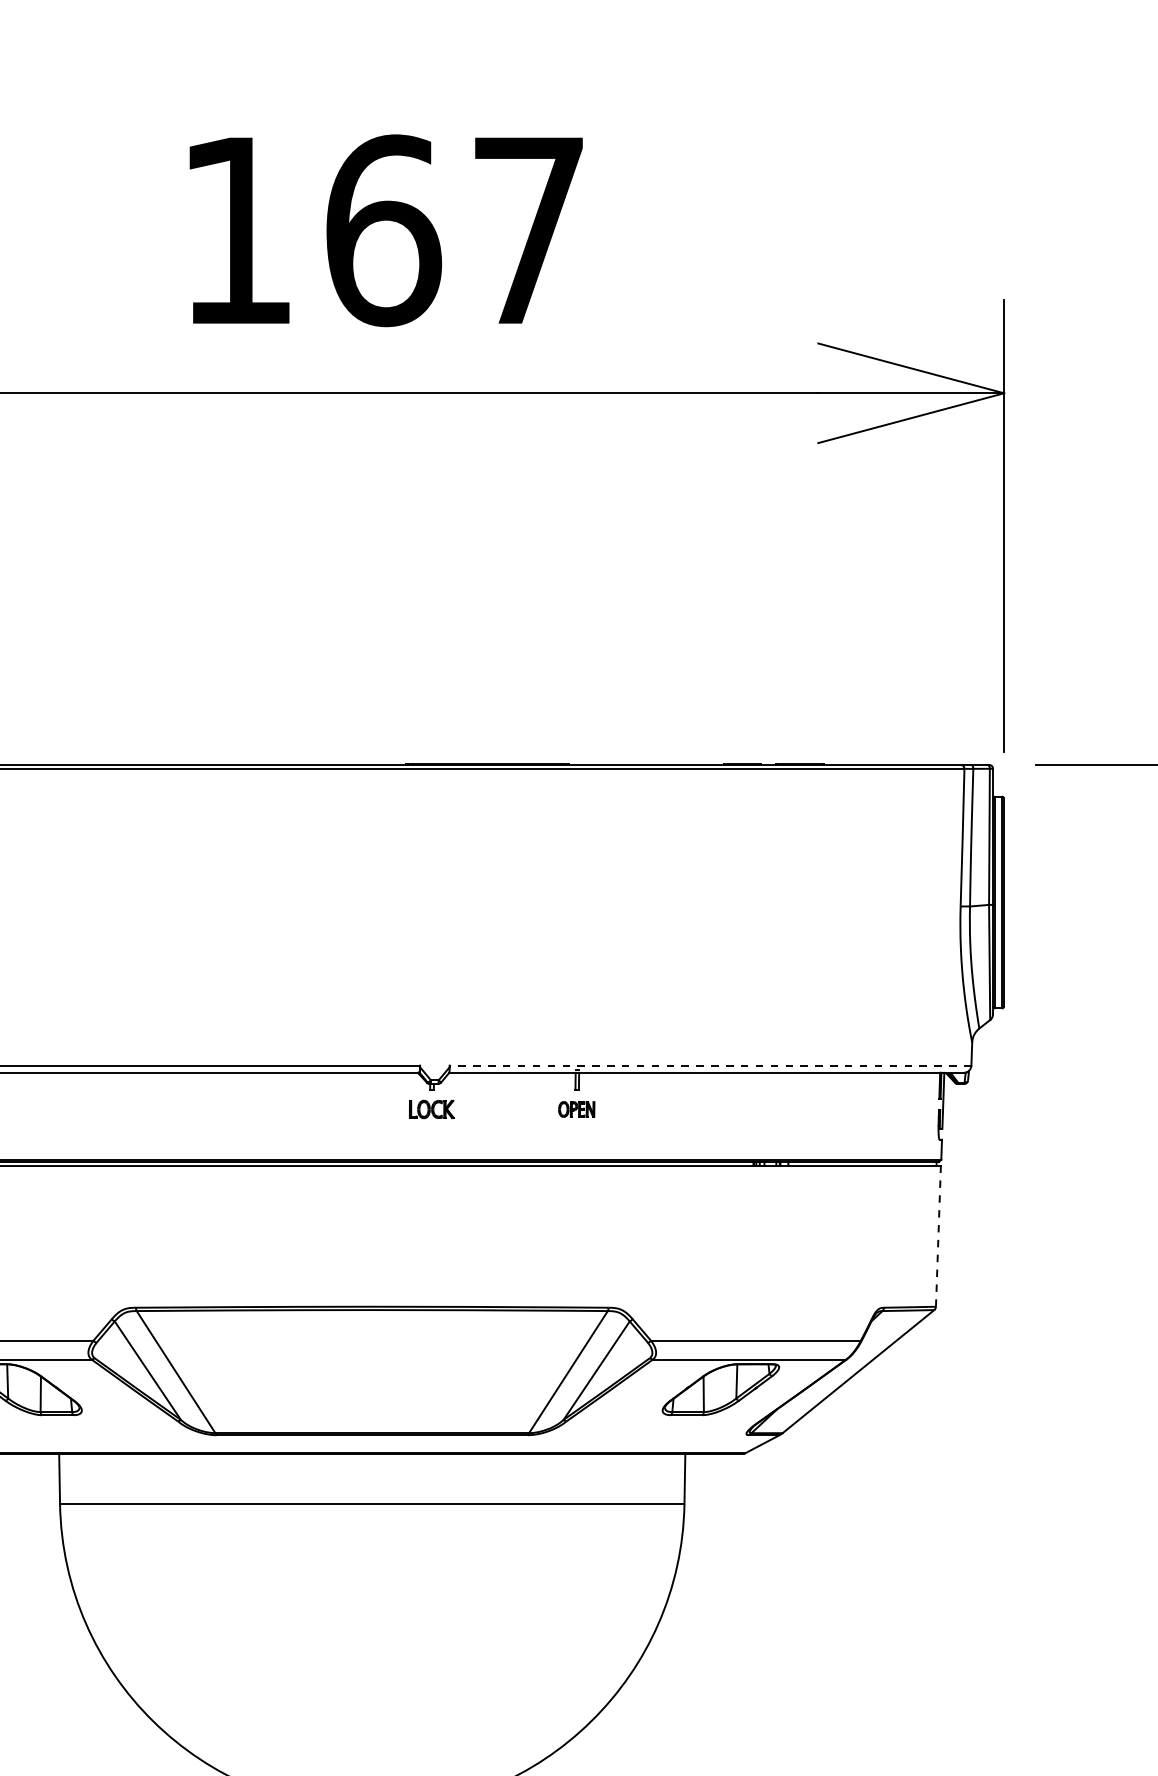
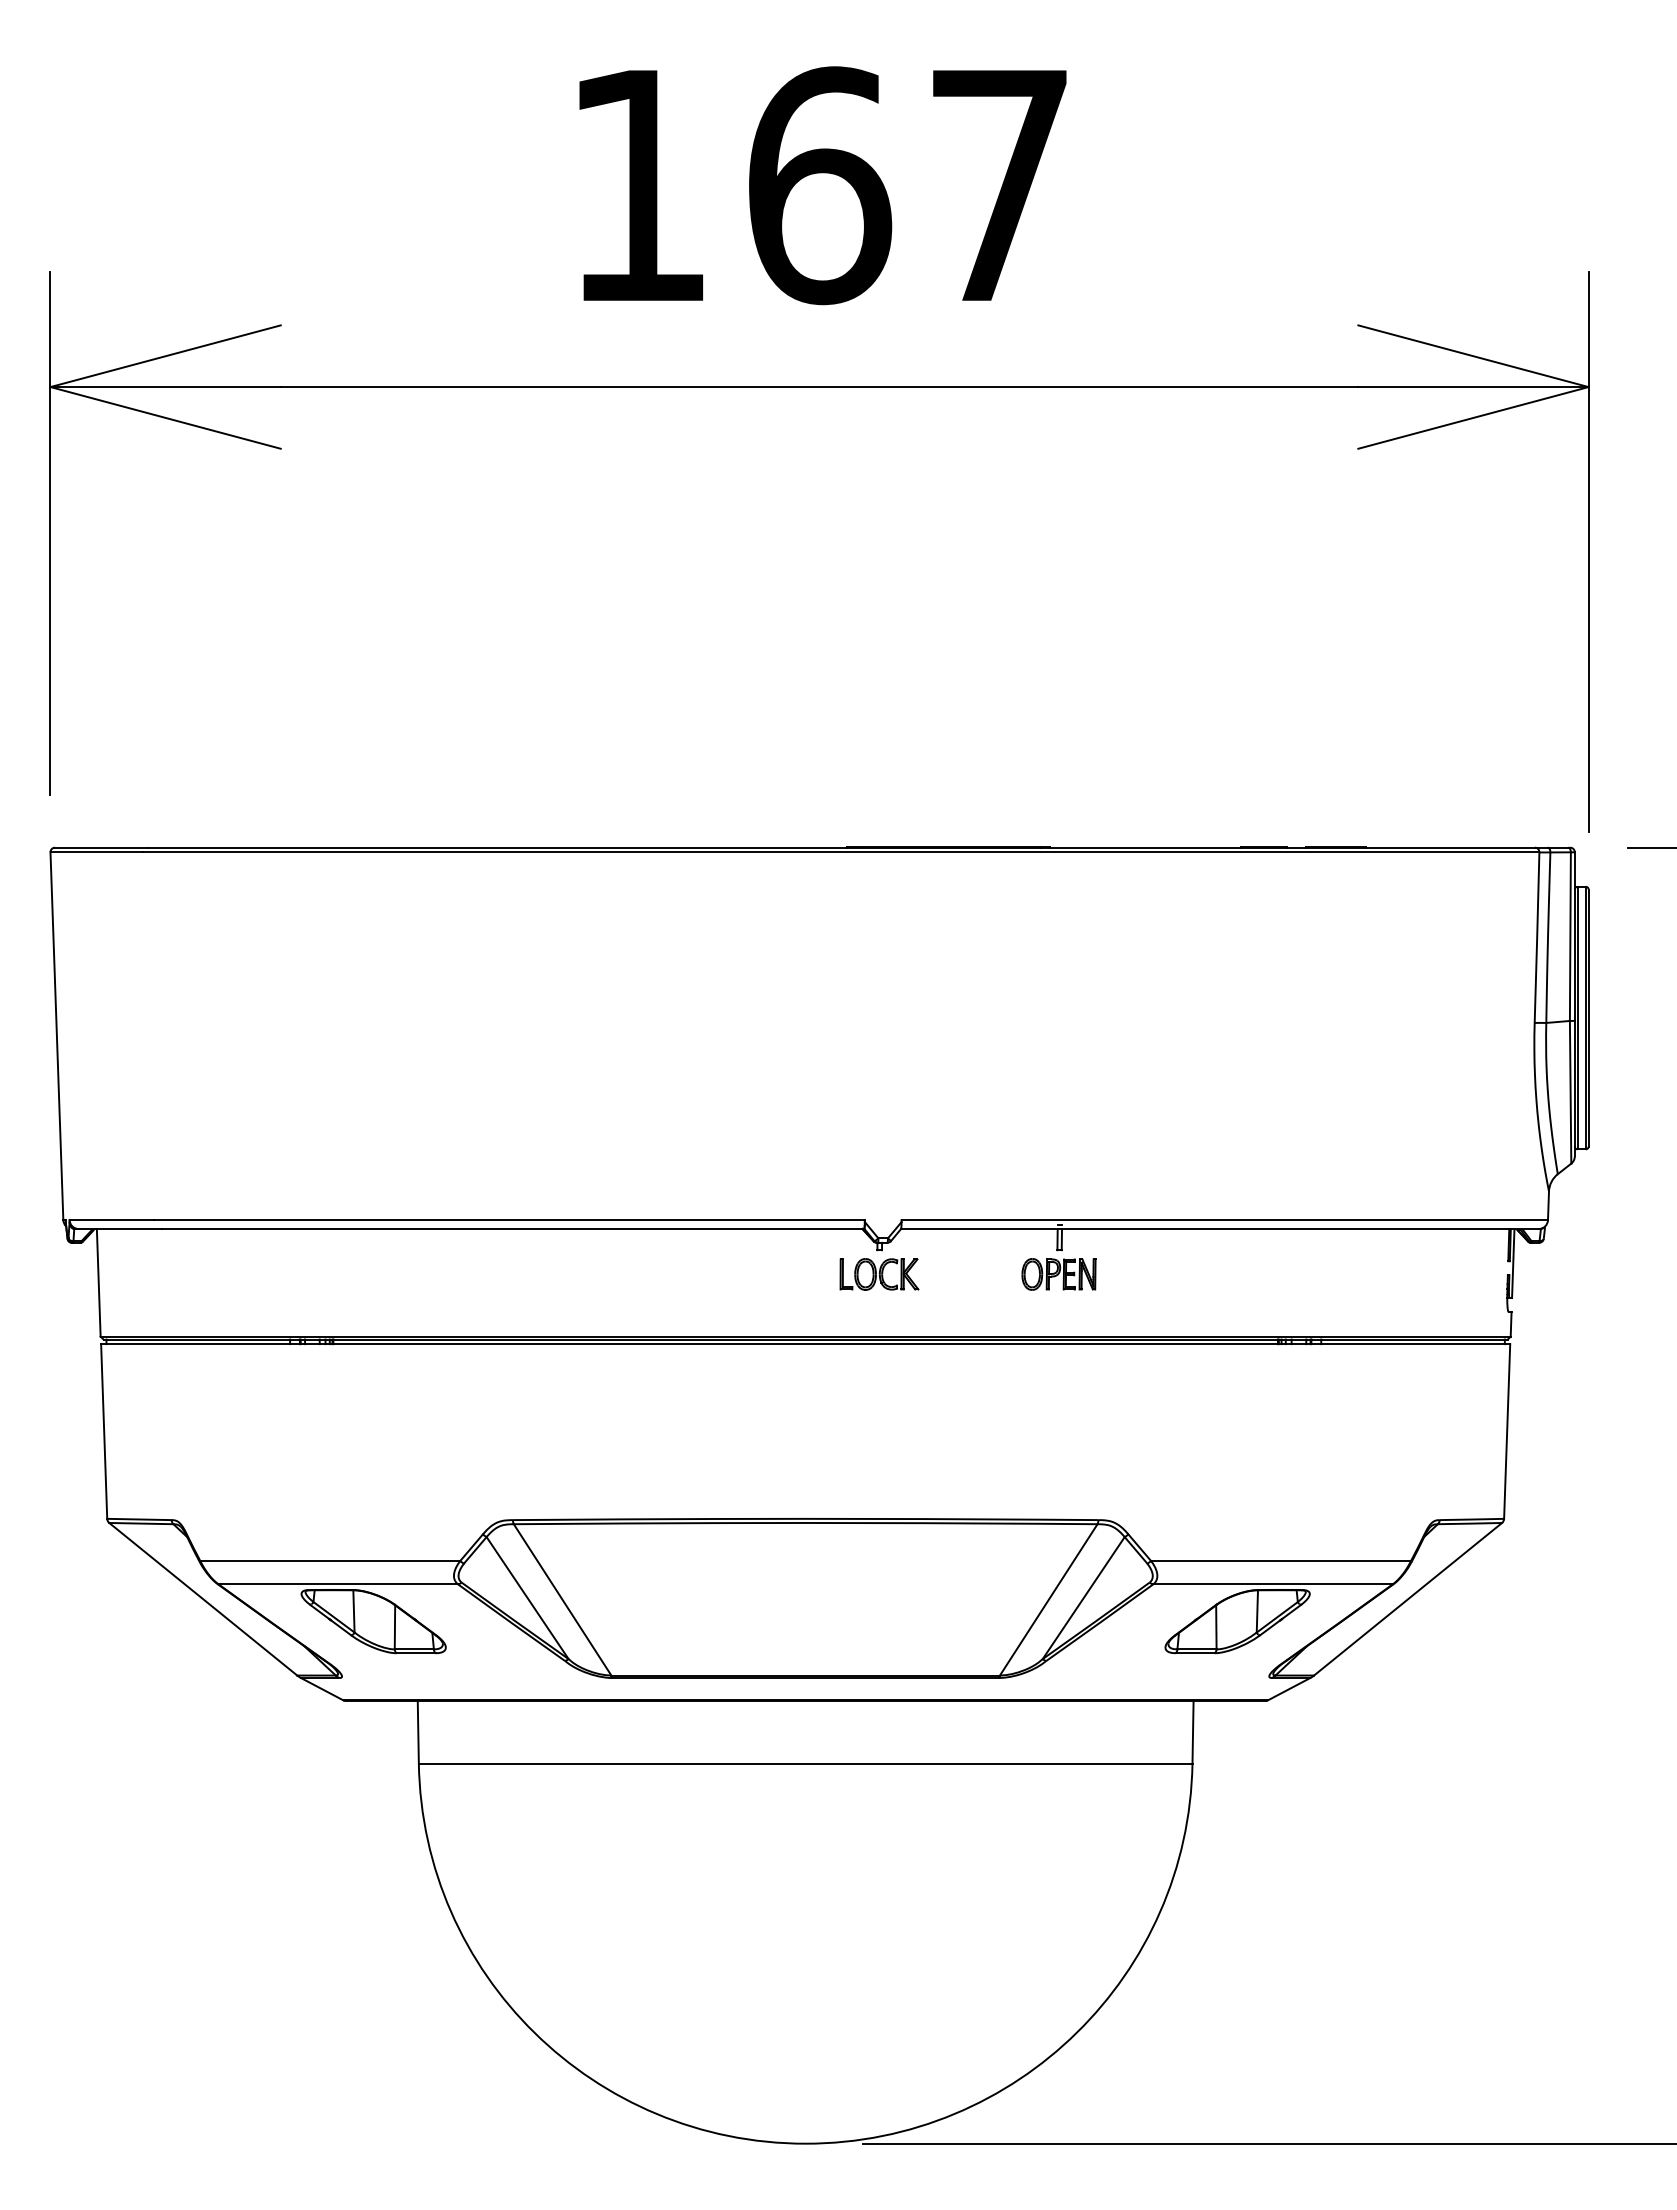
line: (710, 1065) -> (1224, 1220), dashed -> solid
part: (431, 1109) -> (879, 1274), size x1.43
part: (576, 1109) -> (1058, 1274), size x1.67
line: (938, 1236) -> (1507, 1431), dashed -> solid

